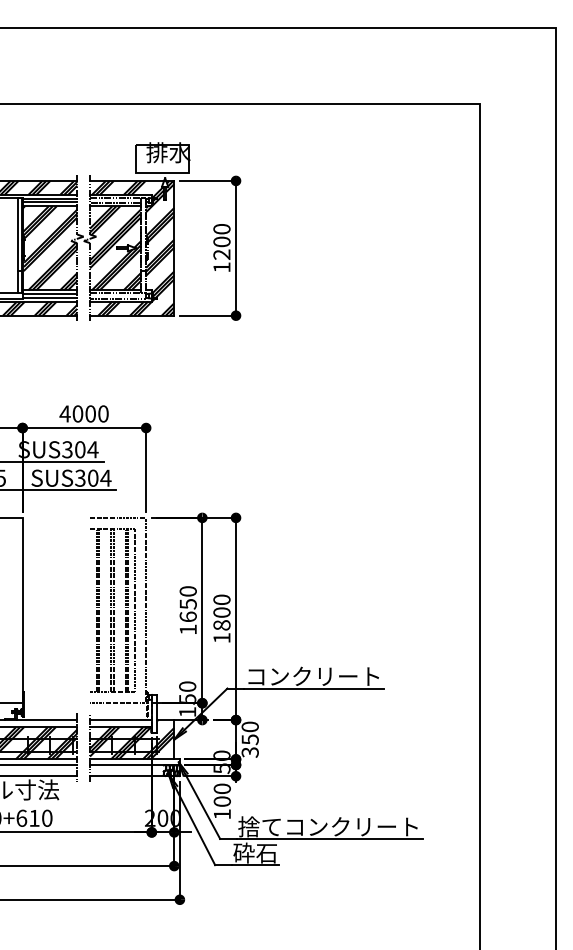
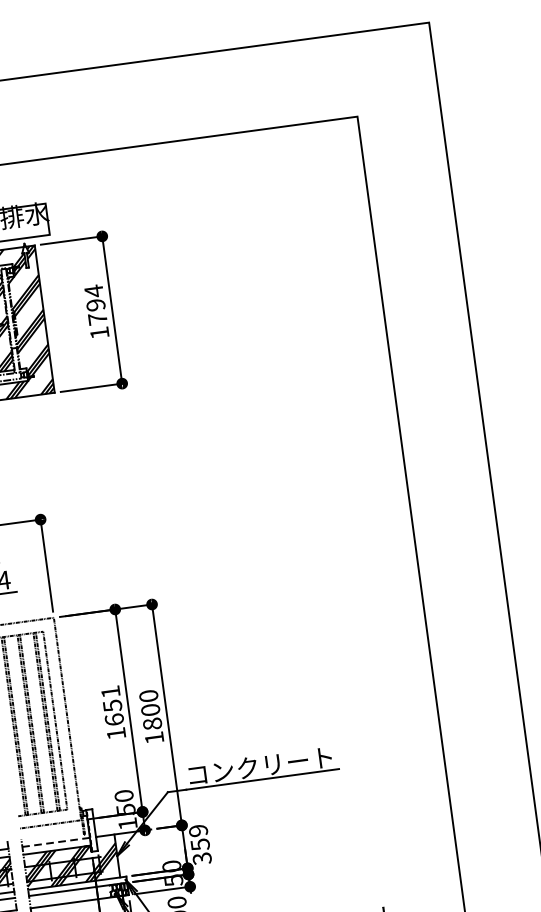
text: (221, 241) -> (95, 304), 1200 -> 1794
text: (187, 591) -> (109, 692), 1650 -> 1651
line: (120, 720) -> (55, 842), solid -> dashed
text: (249, 726) -> (197, 830), 350 -> 359

